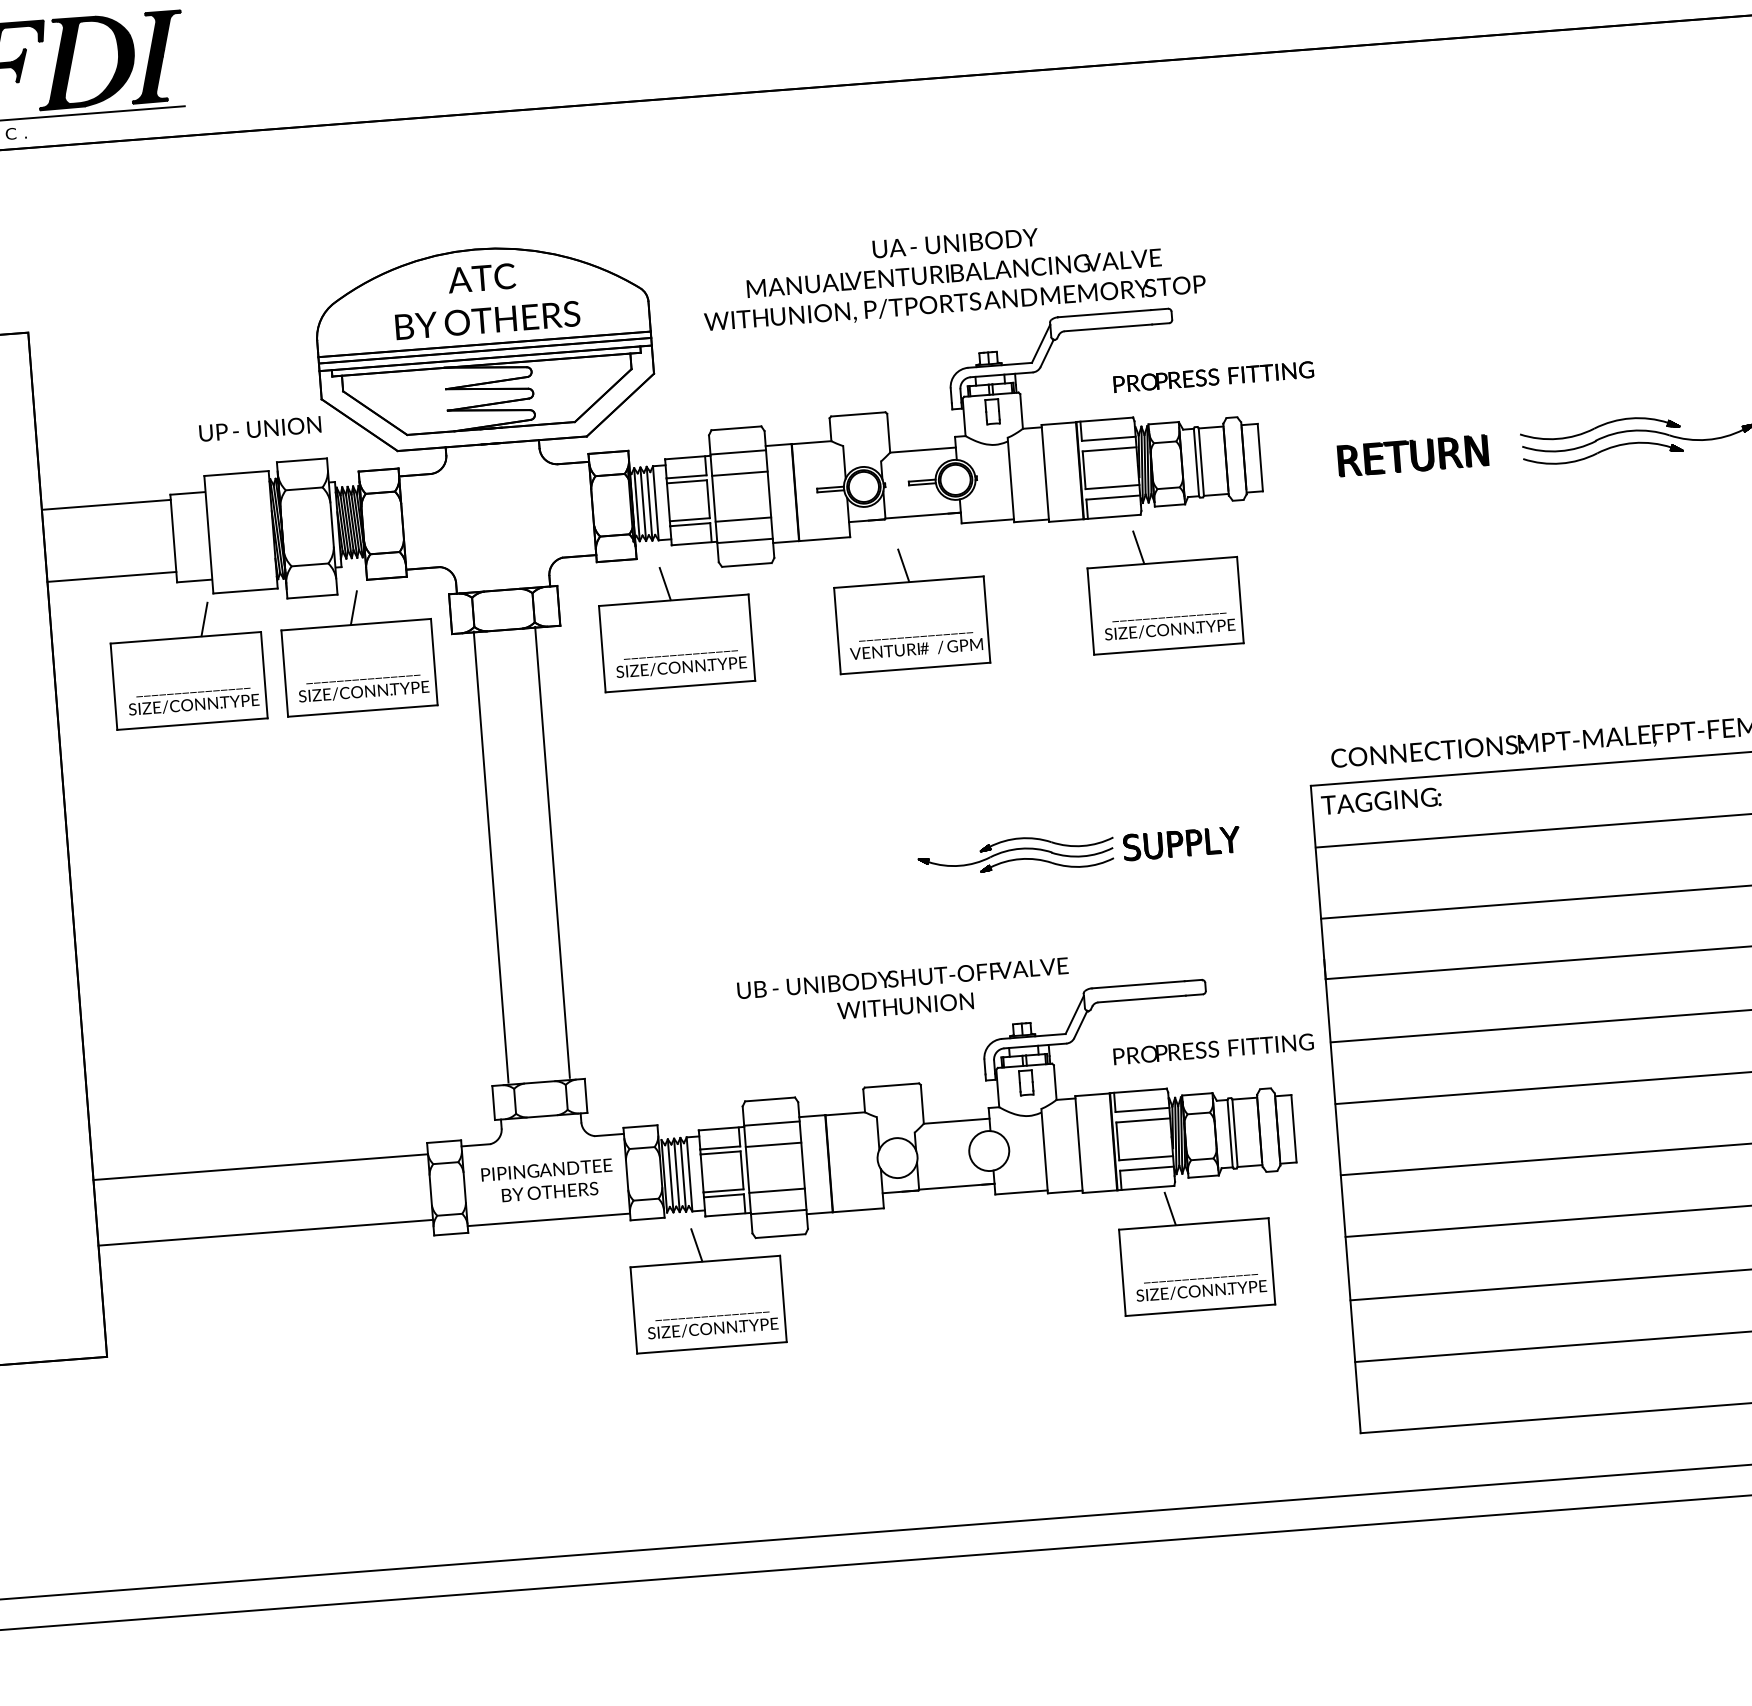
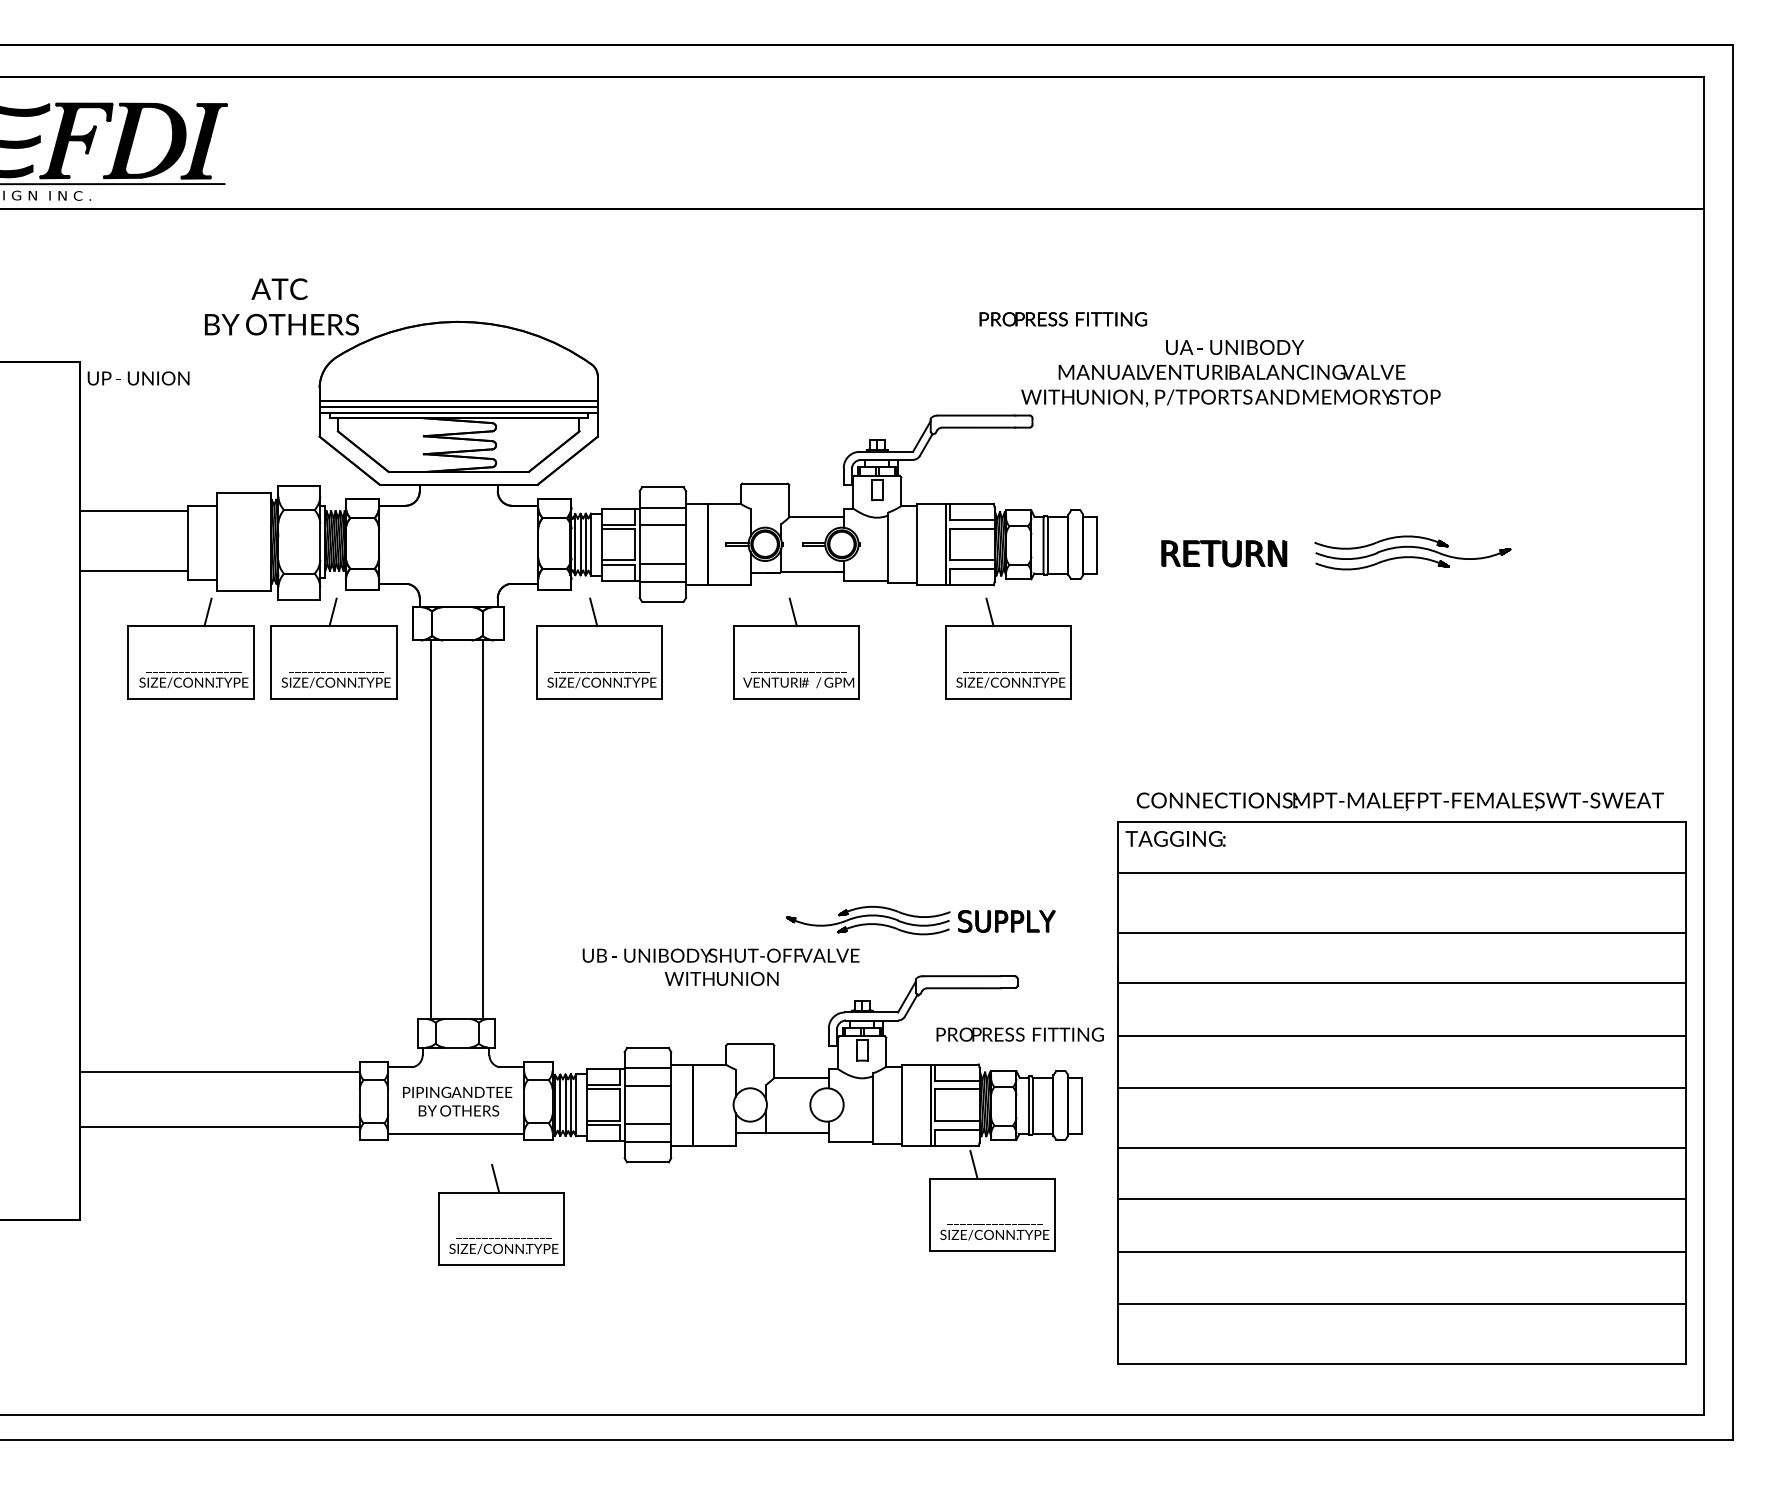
text: (952, 274) -> (1230, 373), moved
text: (485, 298) -> (281, 306), moved
text: (1213, 377) -> (1063, 319), moved
text: (260, 429) -> (138, 378), moved
part: (1078, 850) -> (920, 920), moved
text: (903, 991) -> (720, 966), moved
part: (707, 1287) -> (501, 1214), moved

